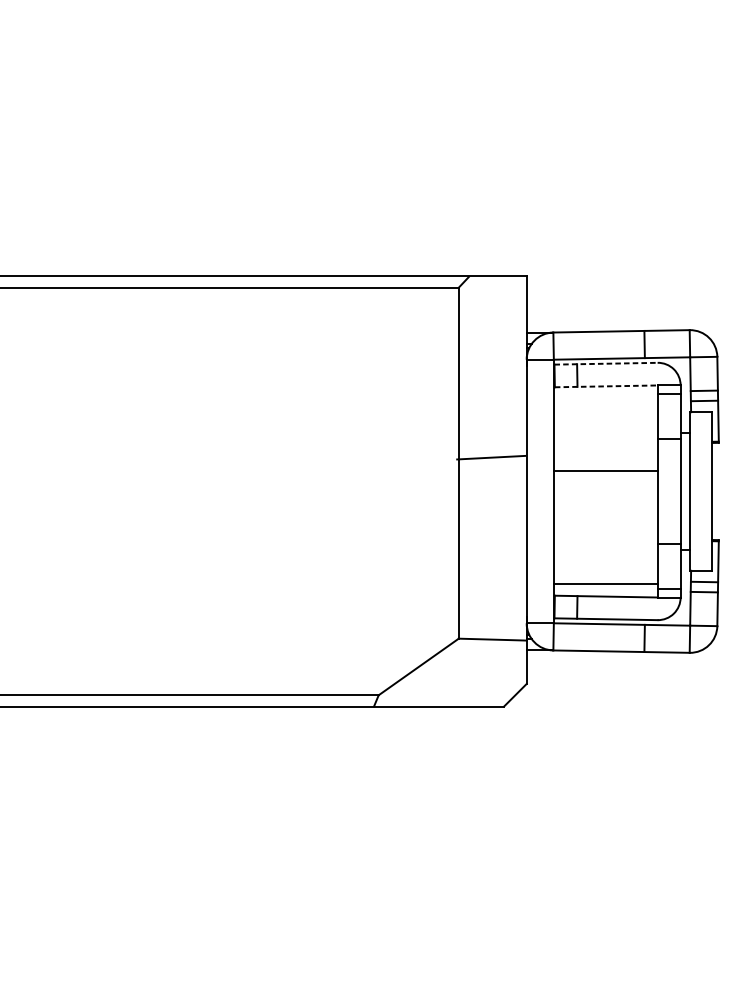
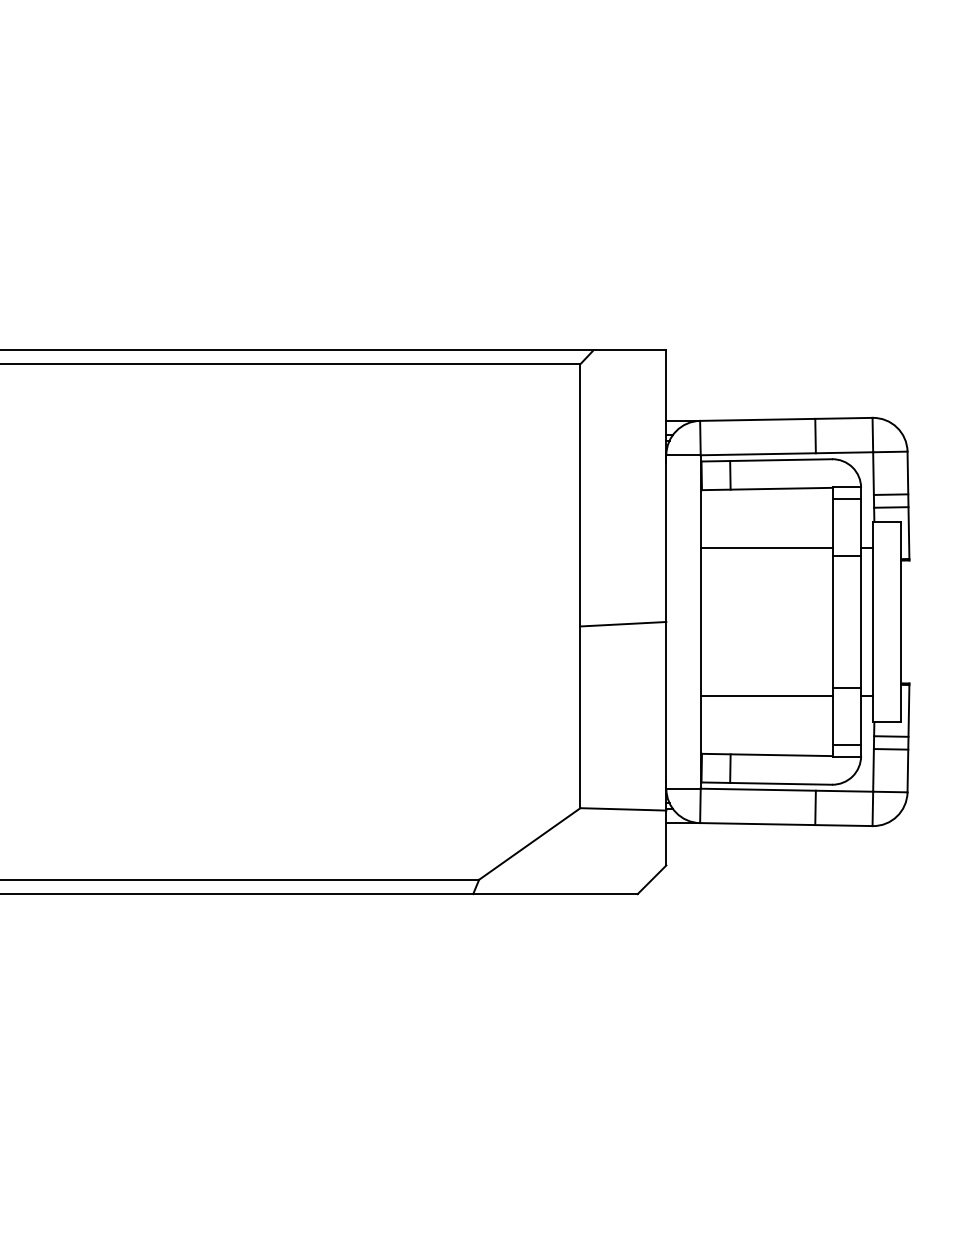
line: (606, 363) -> (767, 460), dashed -> solid
line: (606, 386) -> (767, 489), dashed -> solid
line: (491, 457) -> (623, 624), moved
line: (605, 470) -> (766, 547), moved
line: (605, 583) -> (766, 696), moved

